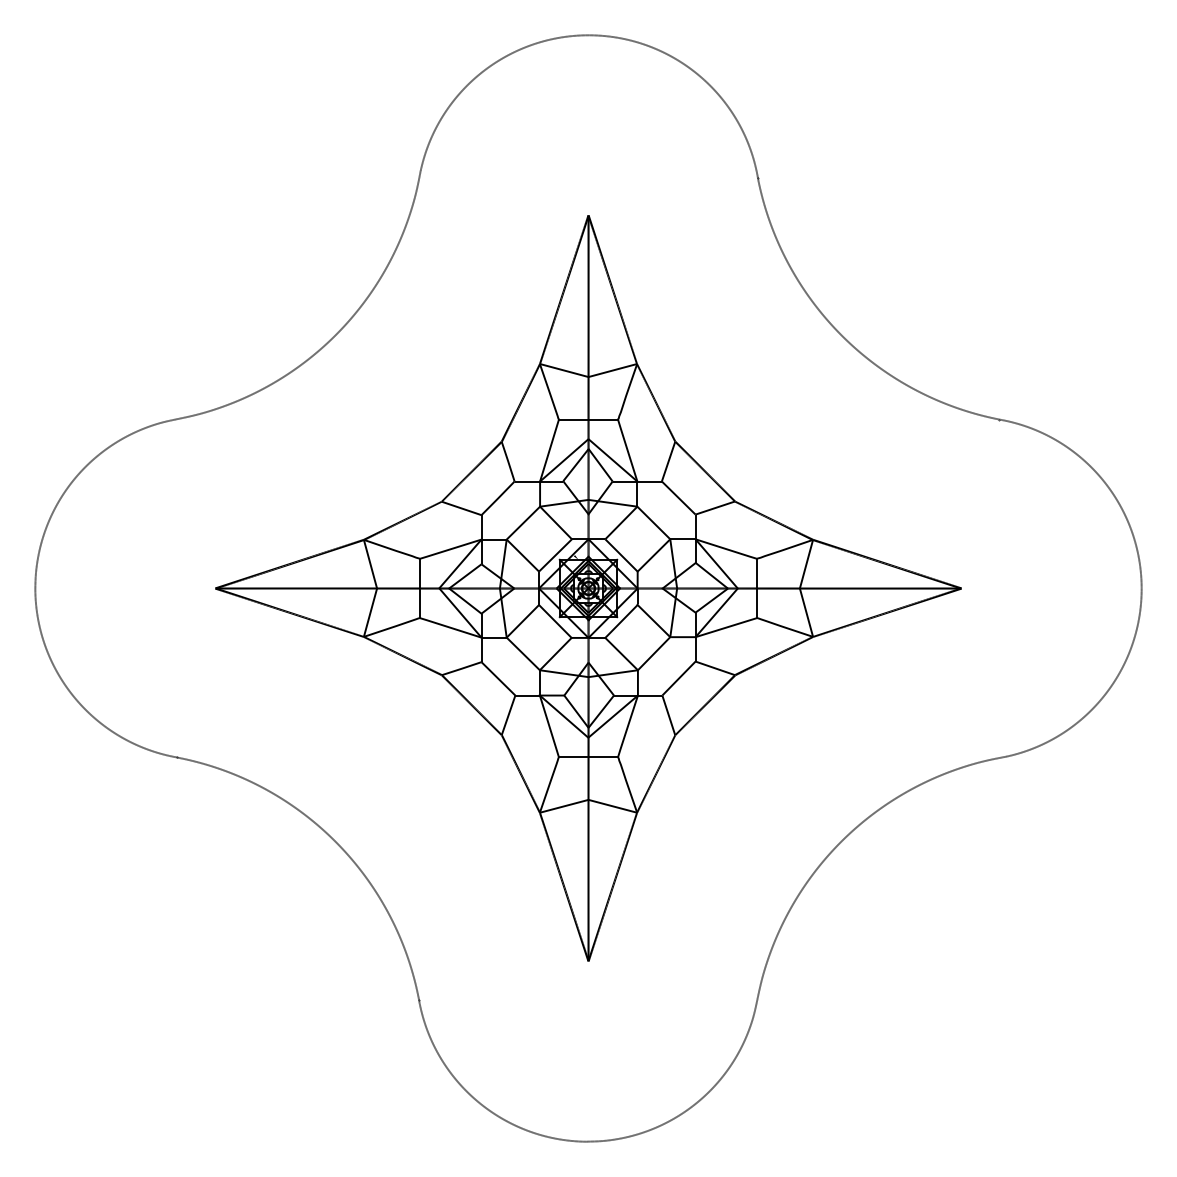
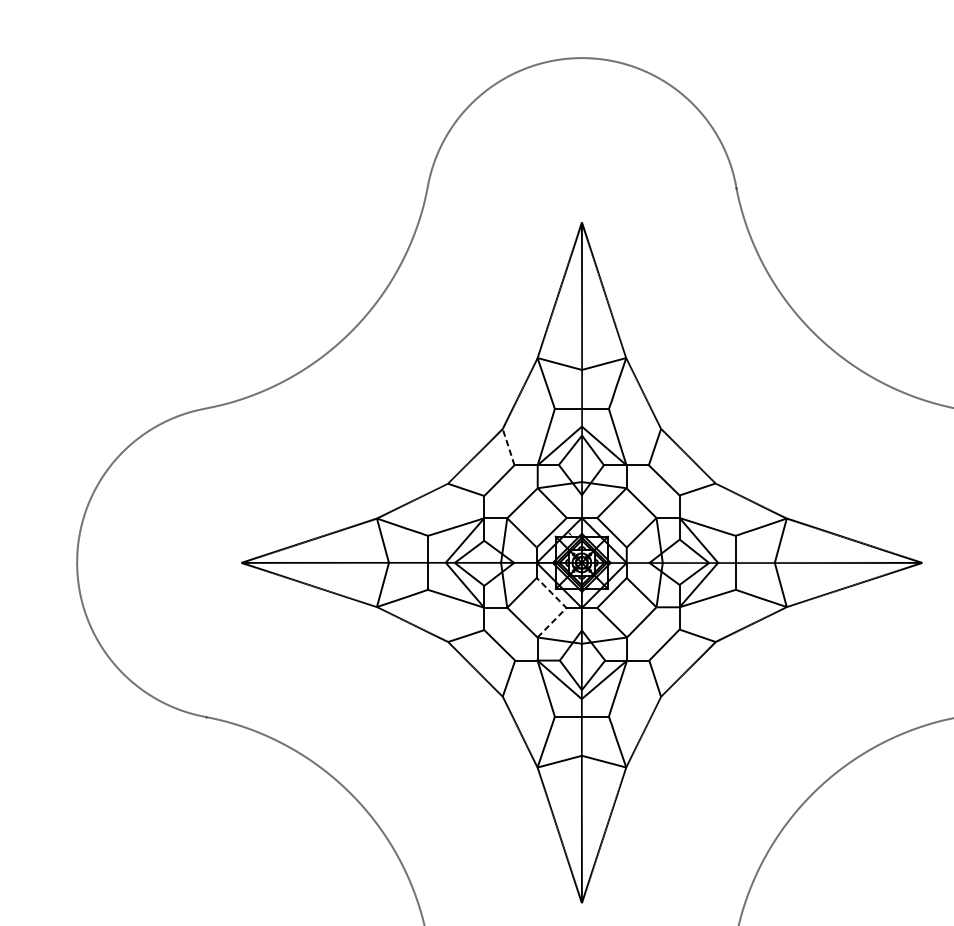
line: (508, 461) -> (508, 447), solid -> dashed
line: (571, 637) -> (566, 607), solid -> dashed

